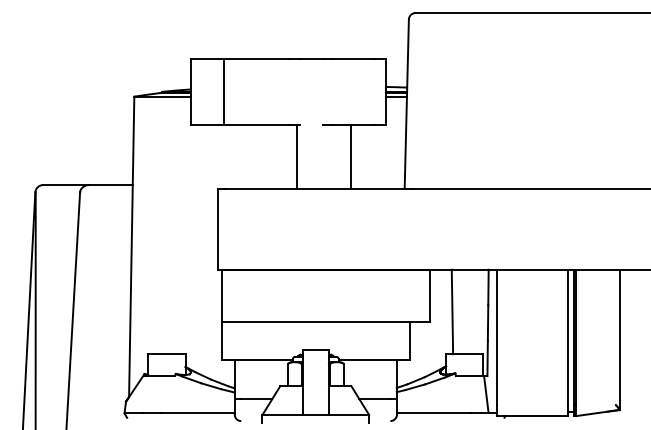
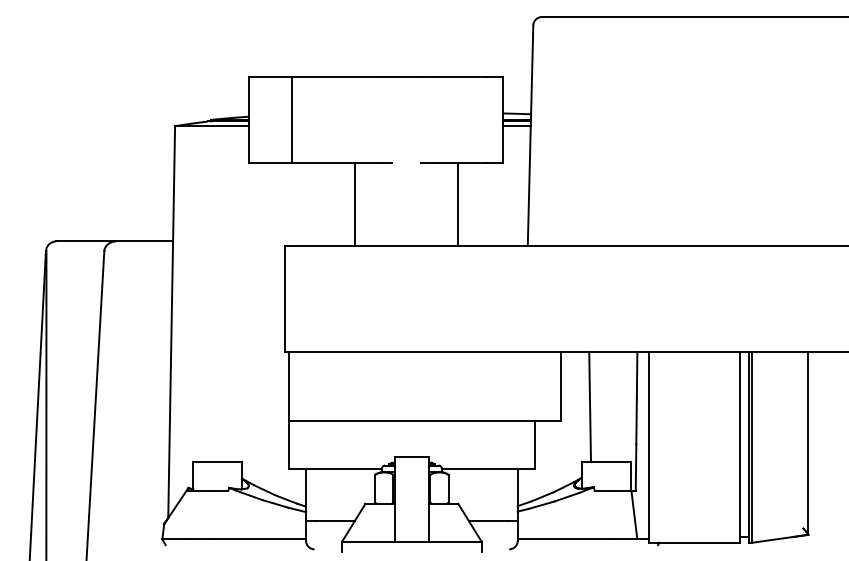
line: (296, 156) -> (354, 204), moved

